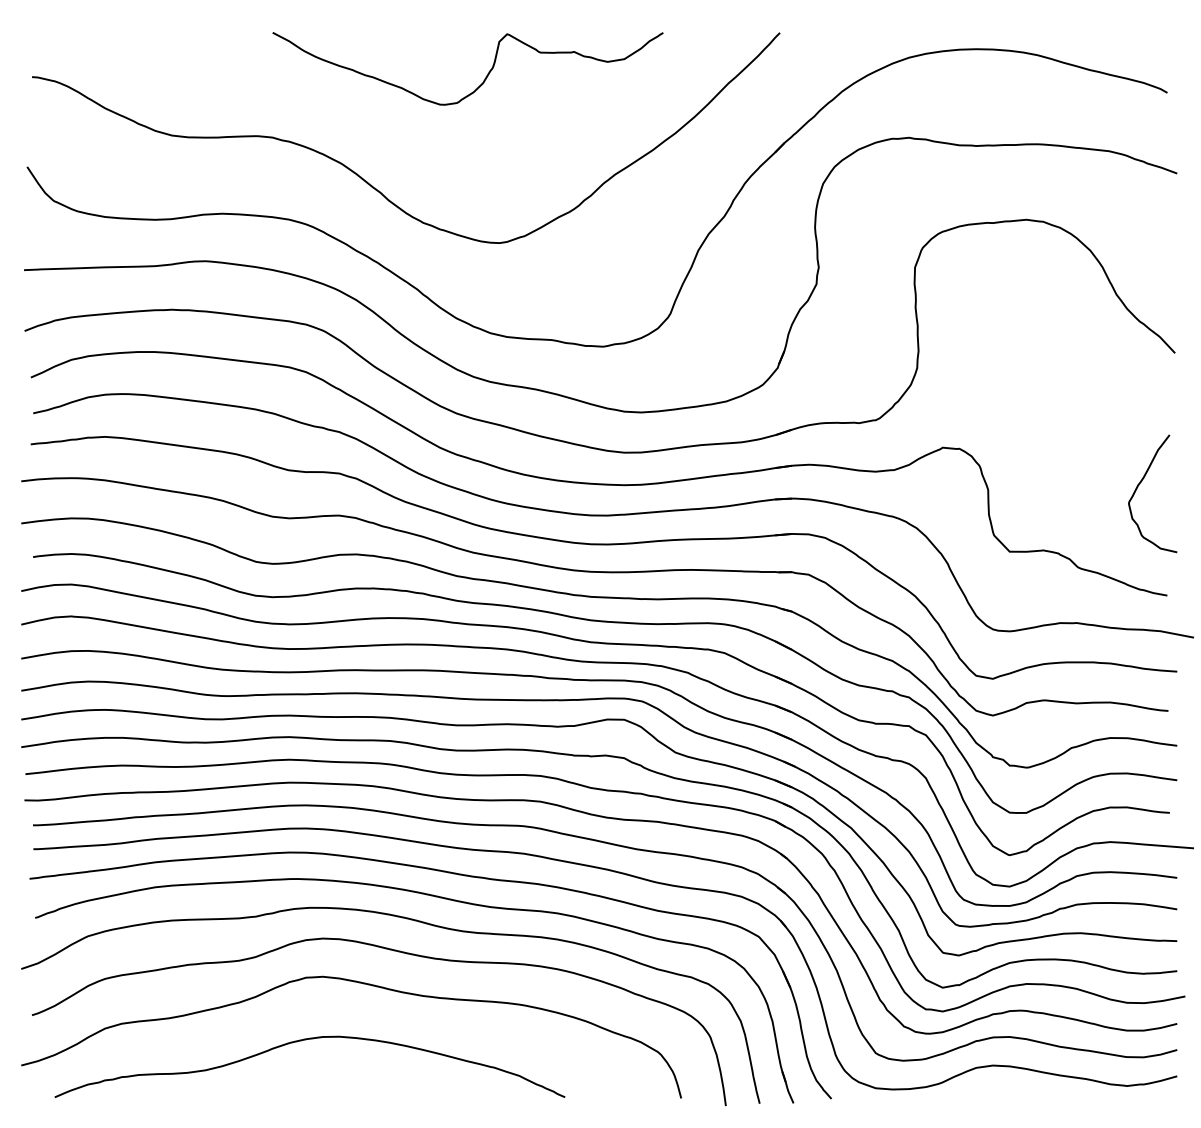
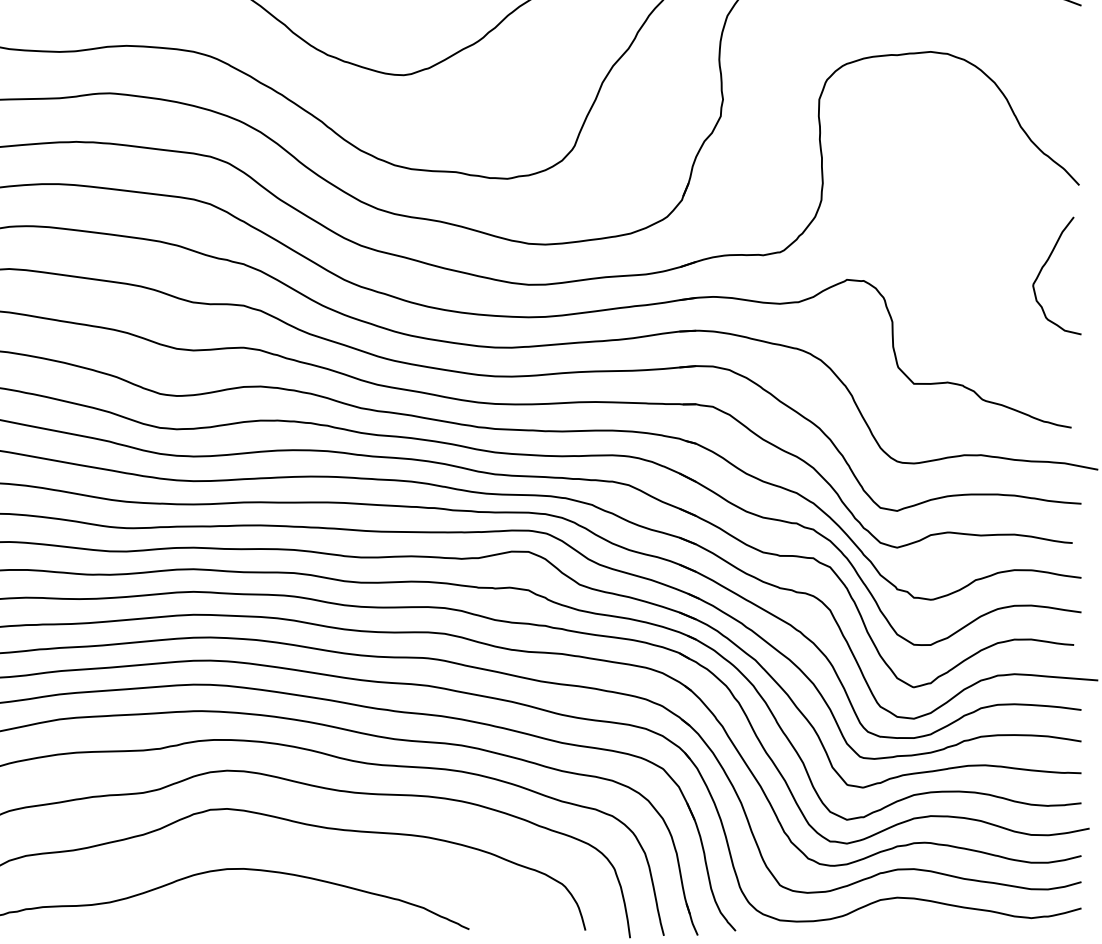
curve: (1138, 487) -> (1042, 269), moved

